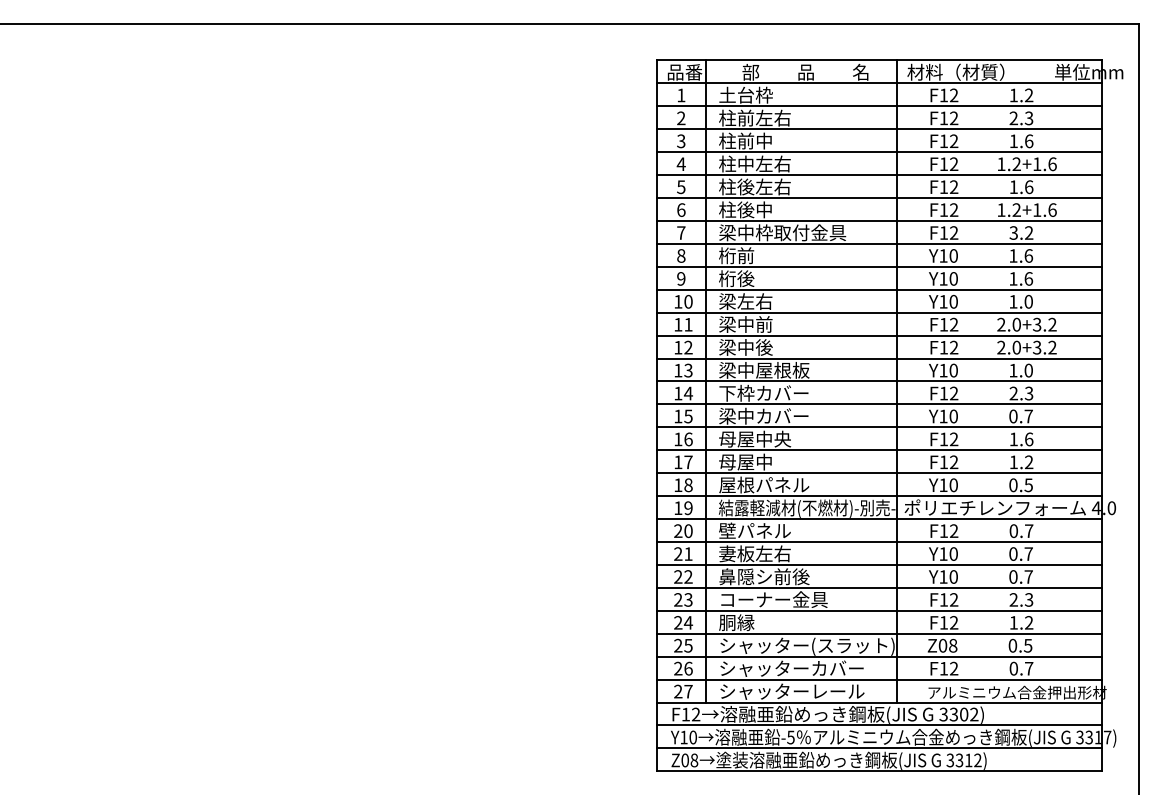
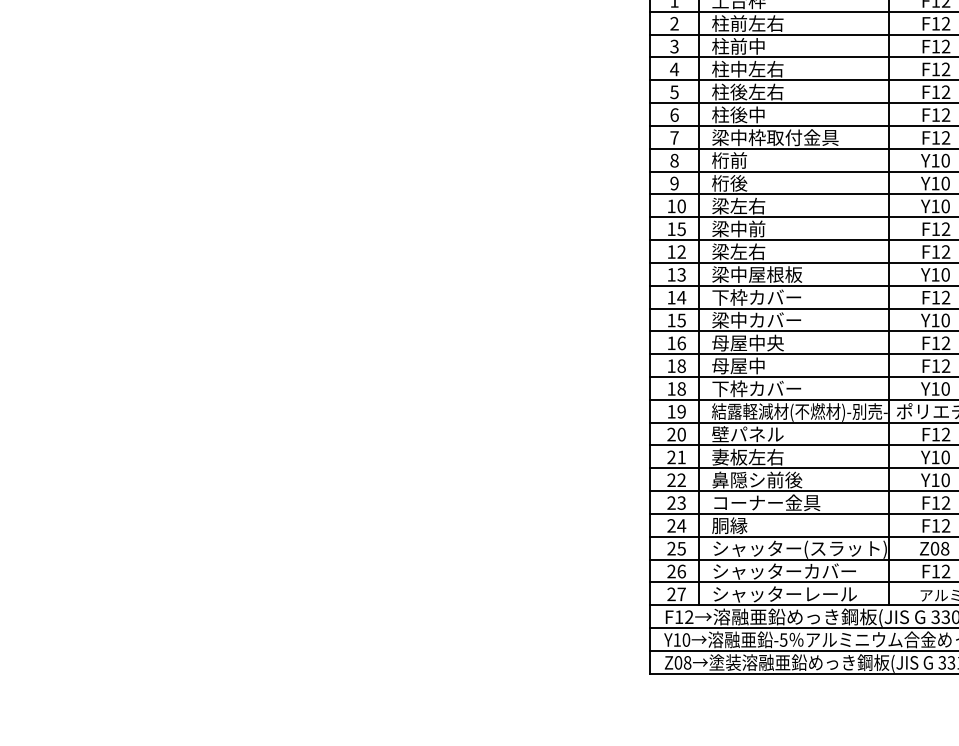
text: (688, 324) -> (681, 228), 11 -> 15
text: (754, 347) -> (747, 251), 梁中後 -> 梁左右
text: (688, 462) -> (681, 366), 17 -> 18
text: (764, 484) -> (757, 388), 屋根パネル -> 下枠カバー

